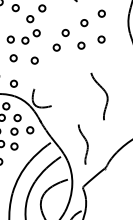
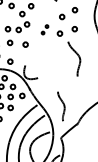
part: (60, 40) -> (44, 29), size x0.6
part: (99, 95) -> (74, 58), moved

